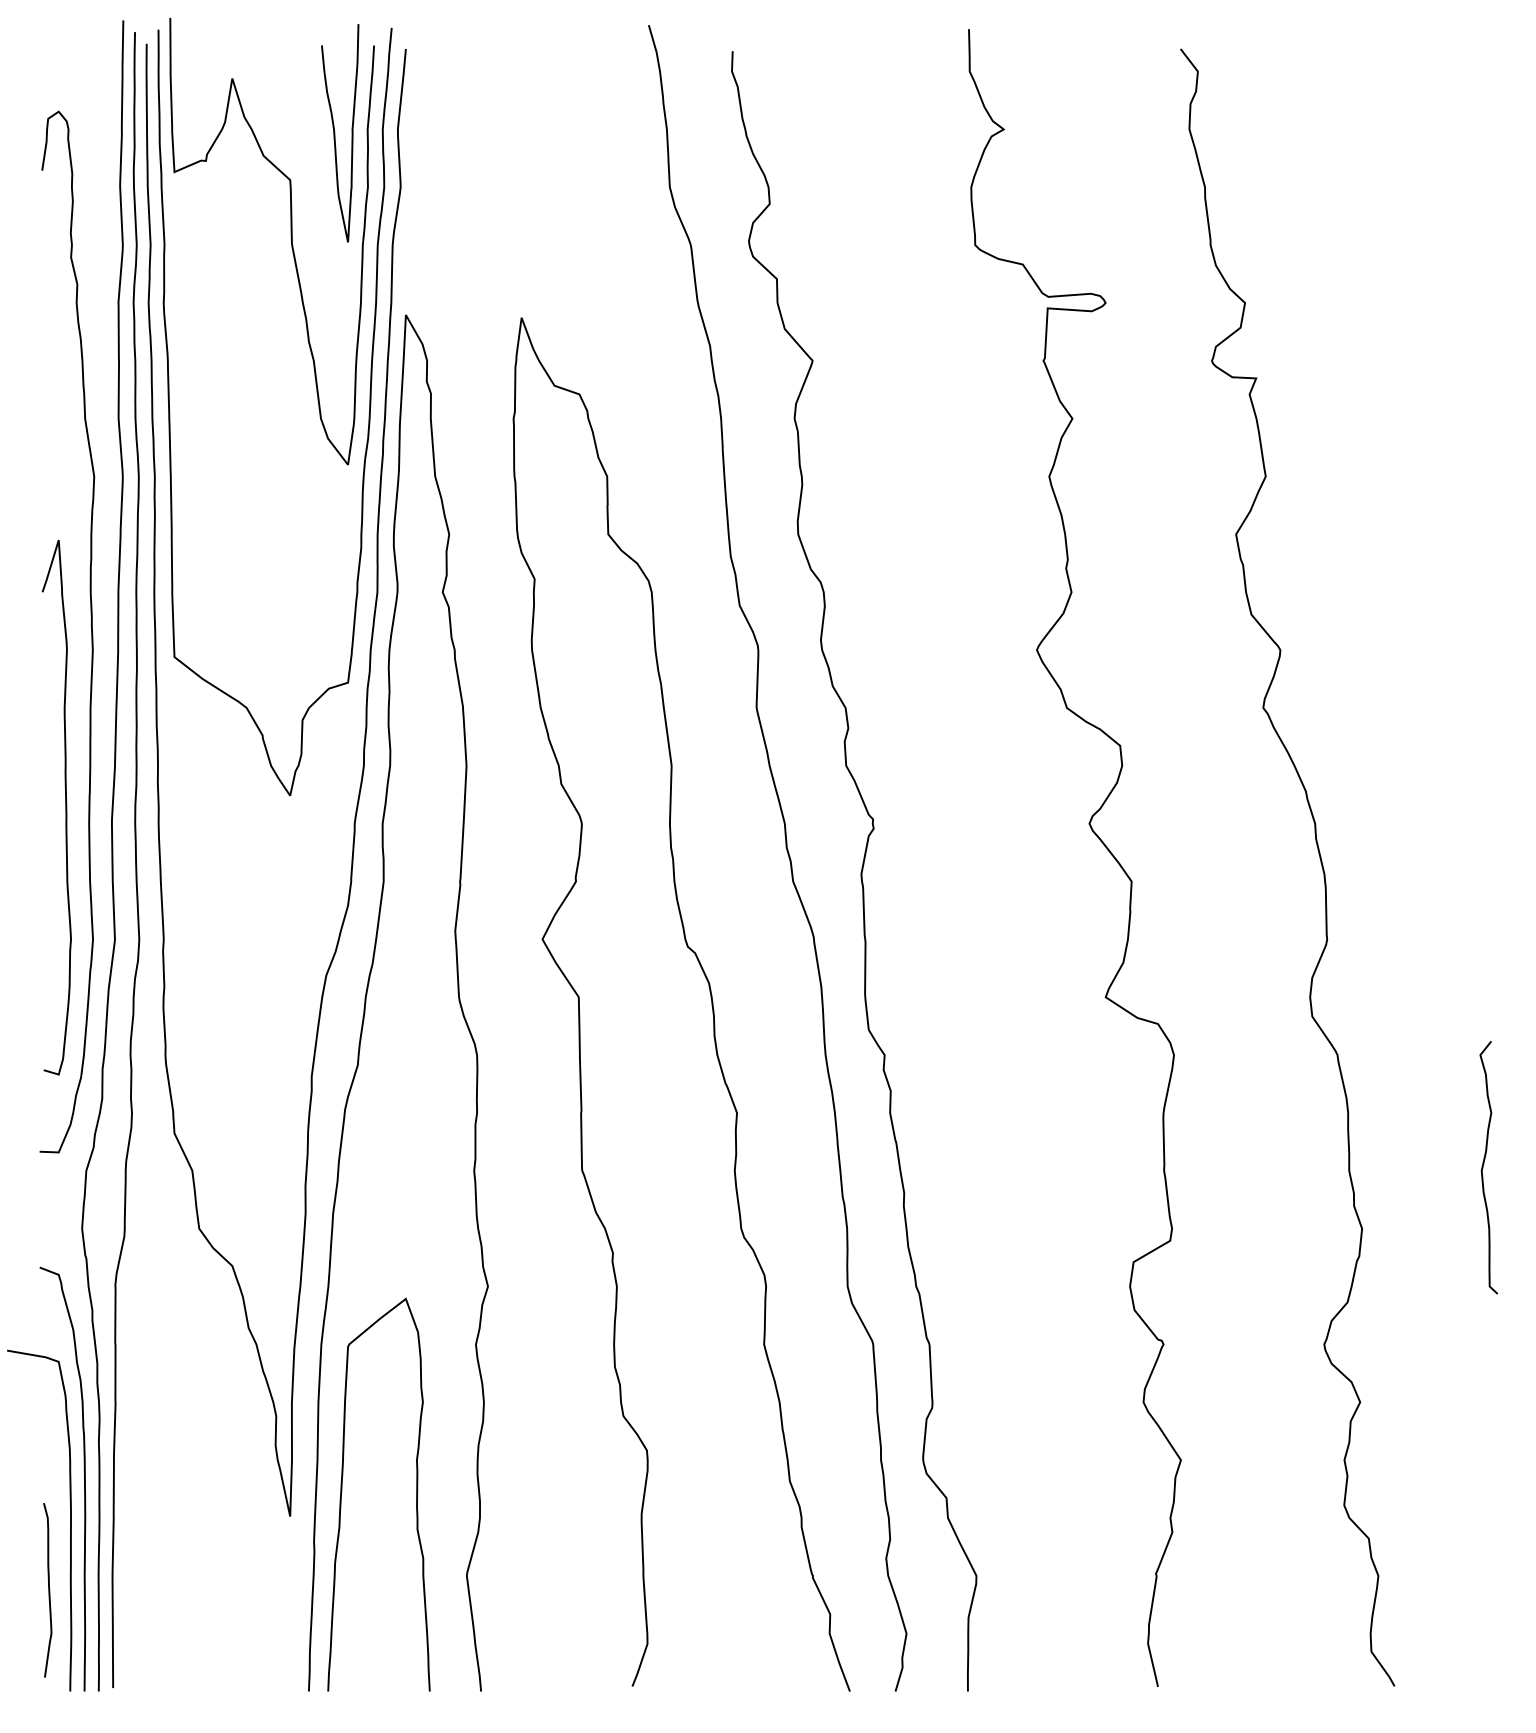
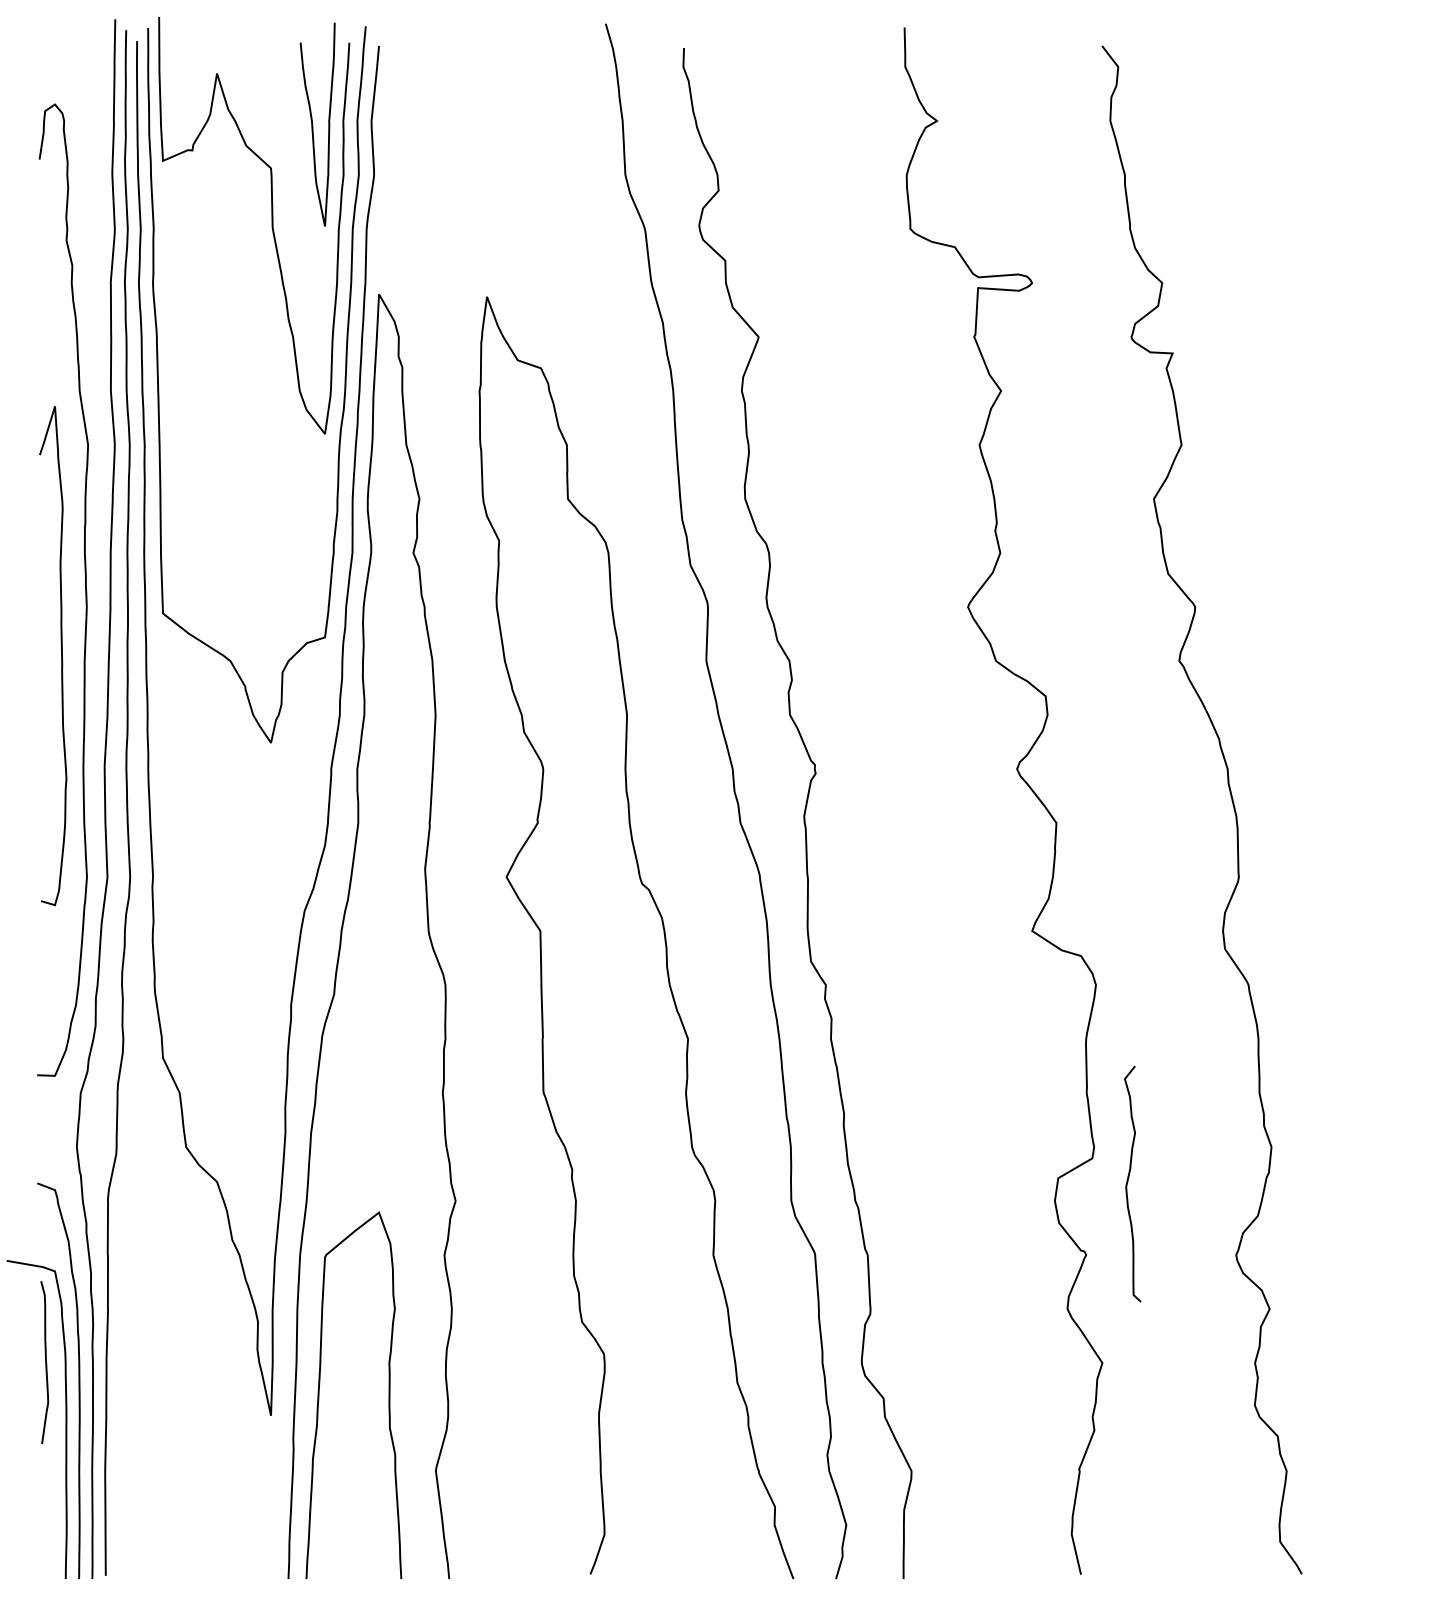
curve: (65, 808) -> (61, 656), moved
curve: (1484, 1165) -> (1128, 1182), moved
curve: (48, 1590) -> (45, 1362), moved

